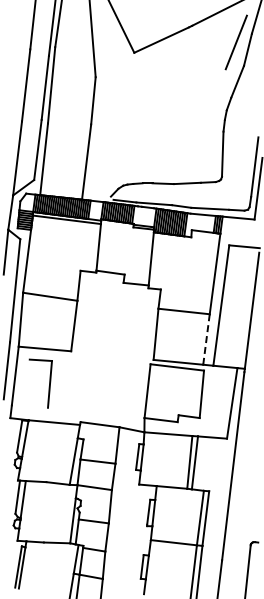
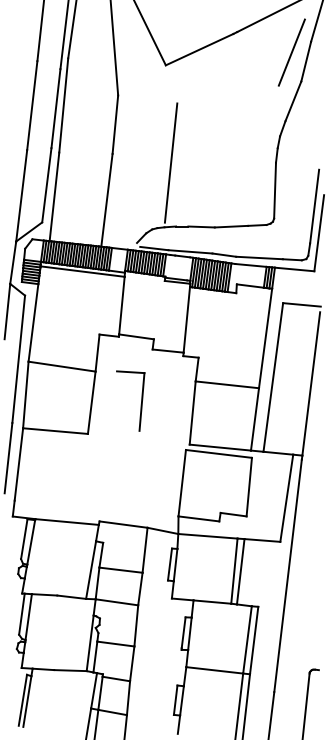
line: (138, 131) -> (171, 162), added
line: (206, 340) -> (255, 420), dashed -> solid
part: (48, 386) -> (140, 404), moved

